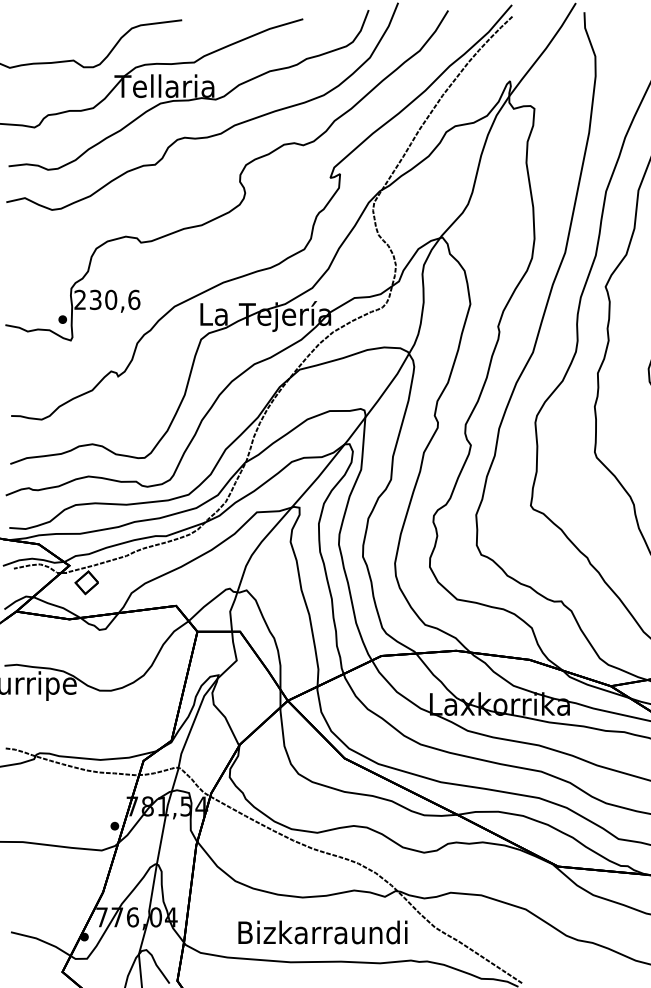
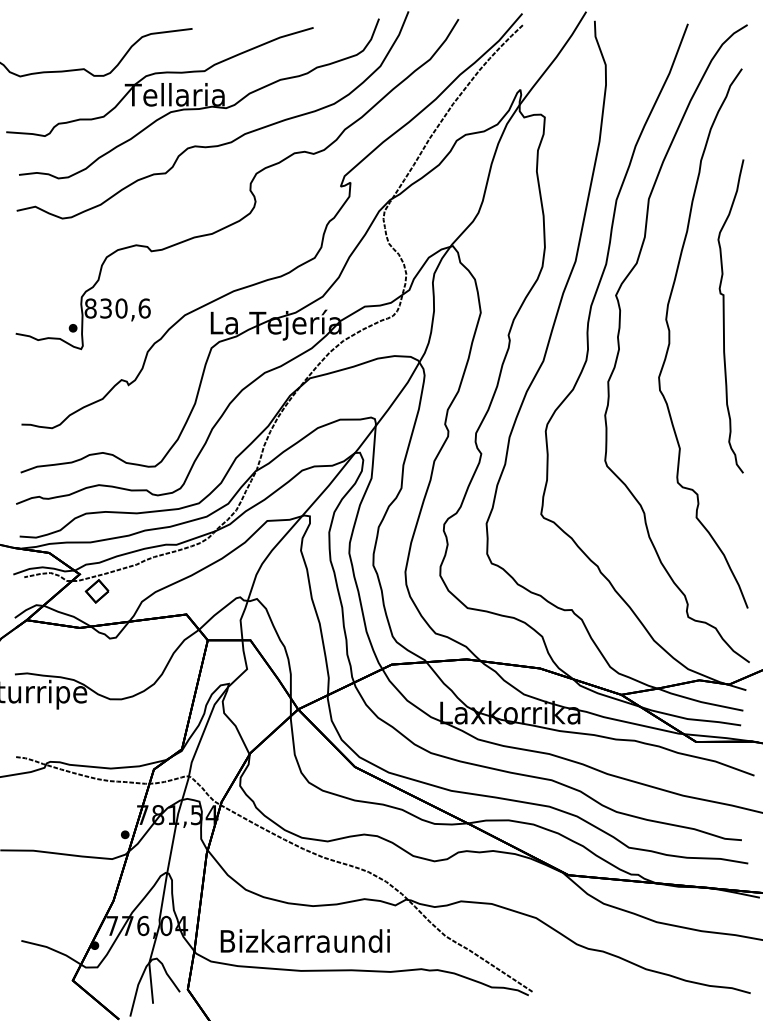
text: (80, 299) -> (90, 308), 230,6 -> 830,6
text: (322, 931) -> (304, 940), moved

